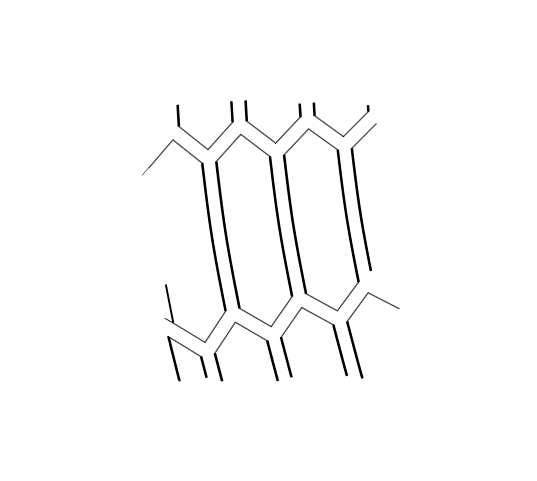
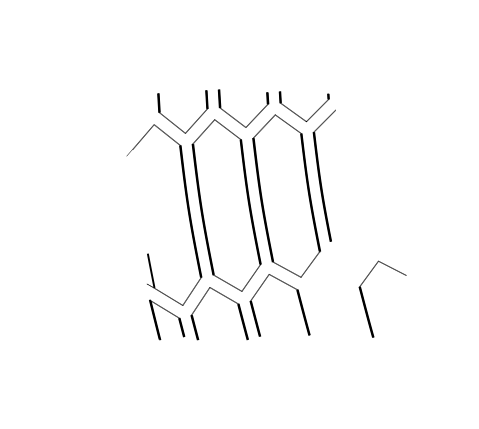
part: (353, 340) -> (365, 303), moved

